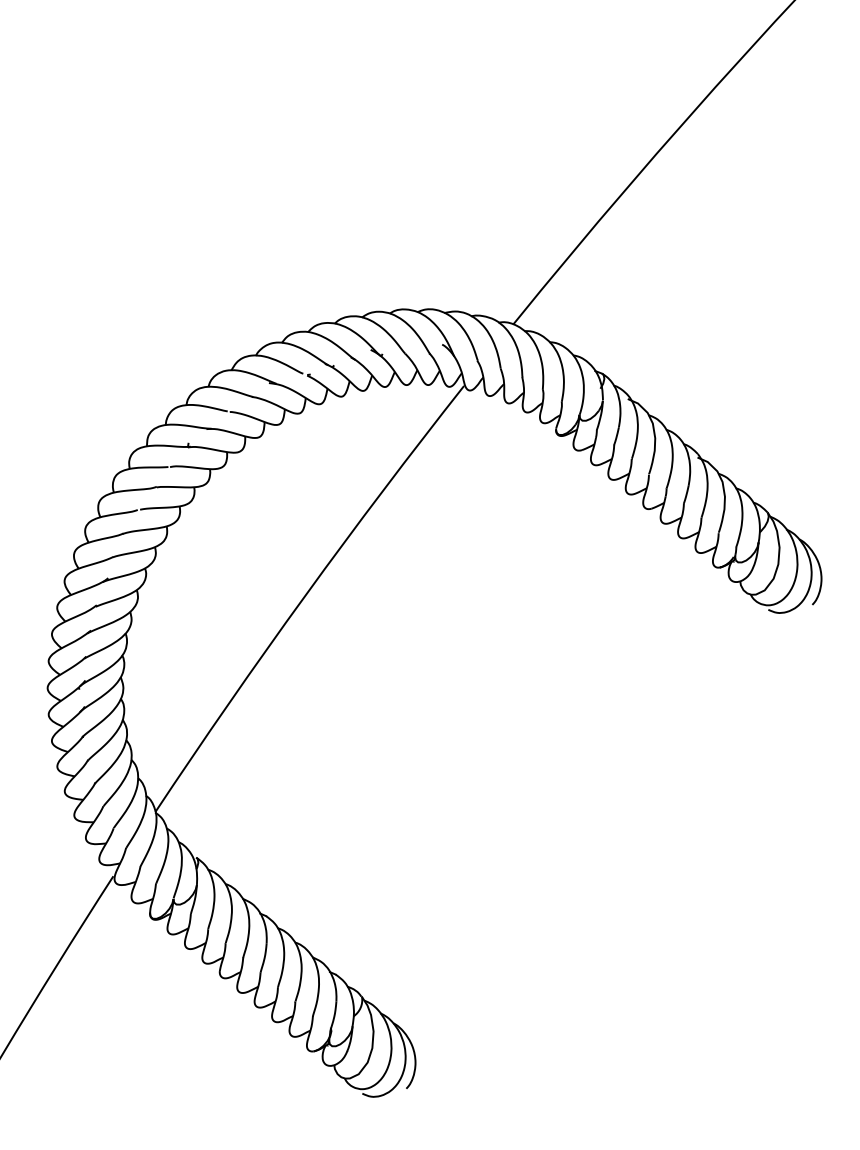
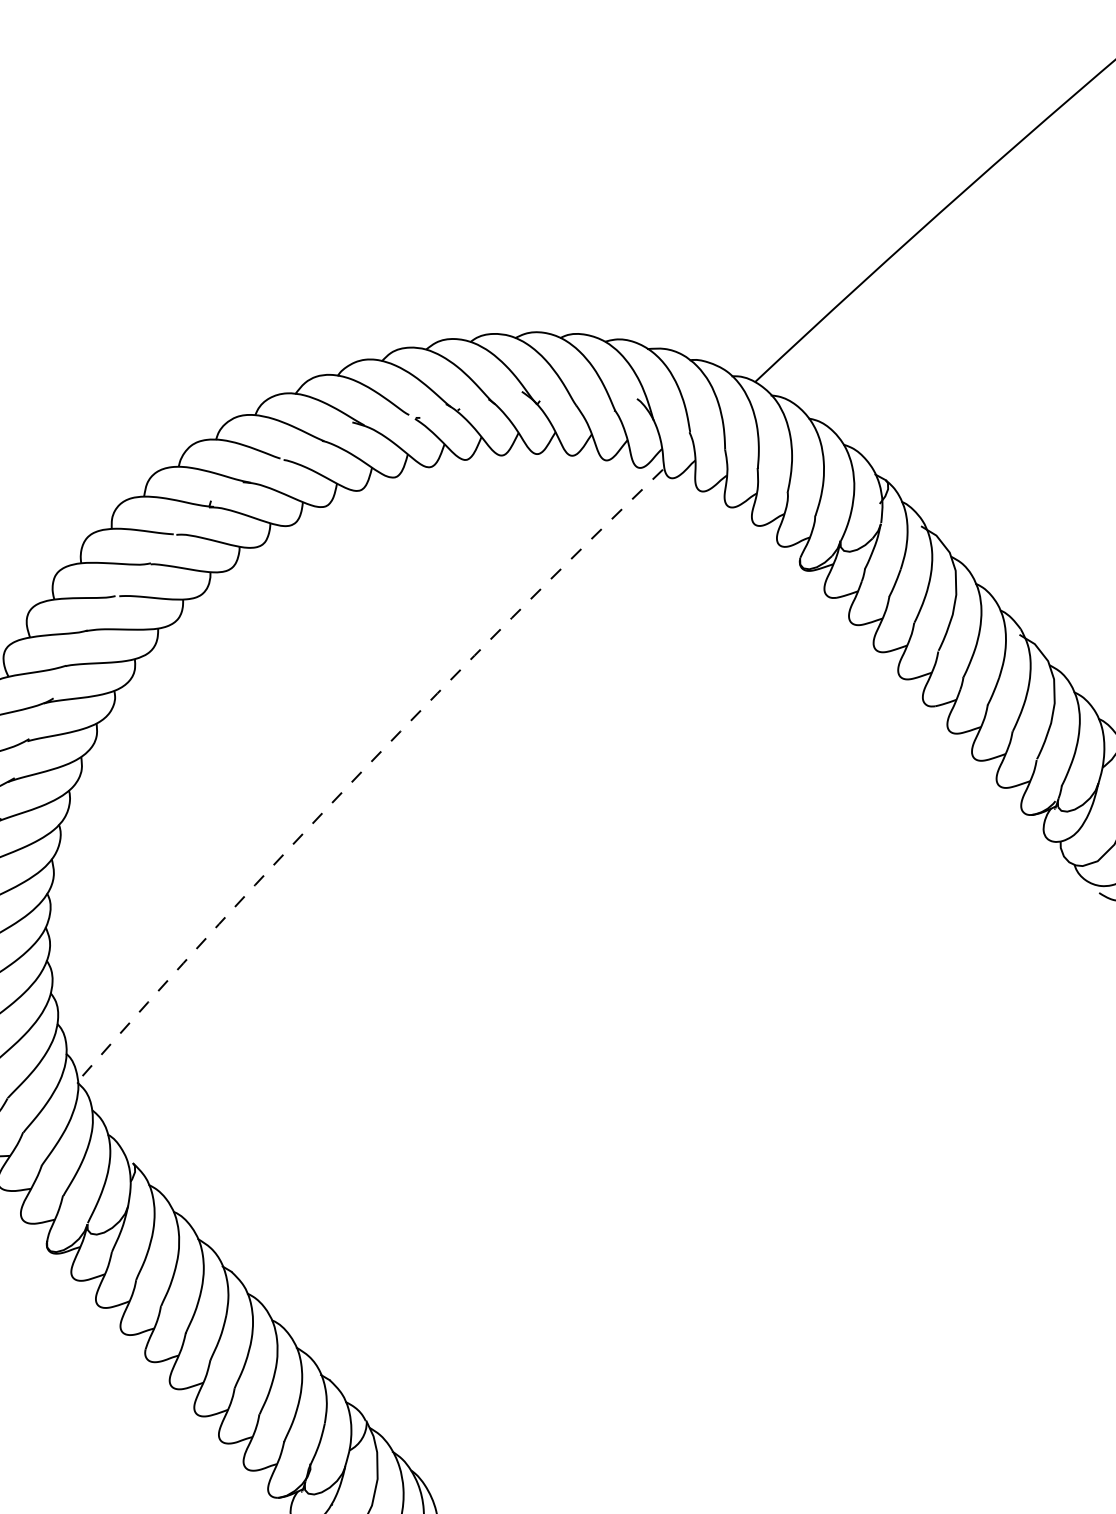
arc: (305, 595) -> (364, 769), solid -> dashed

